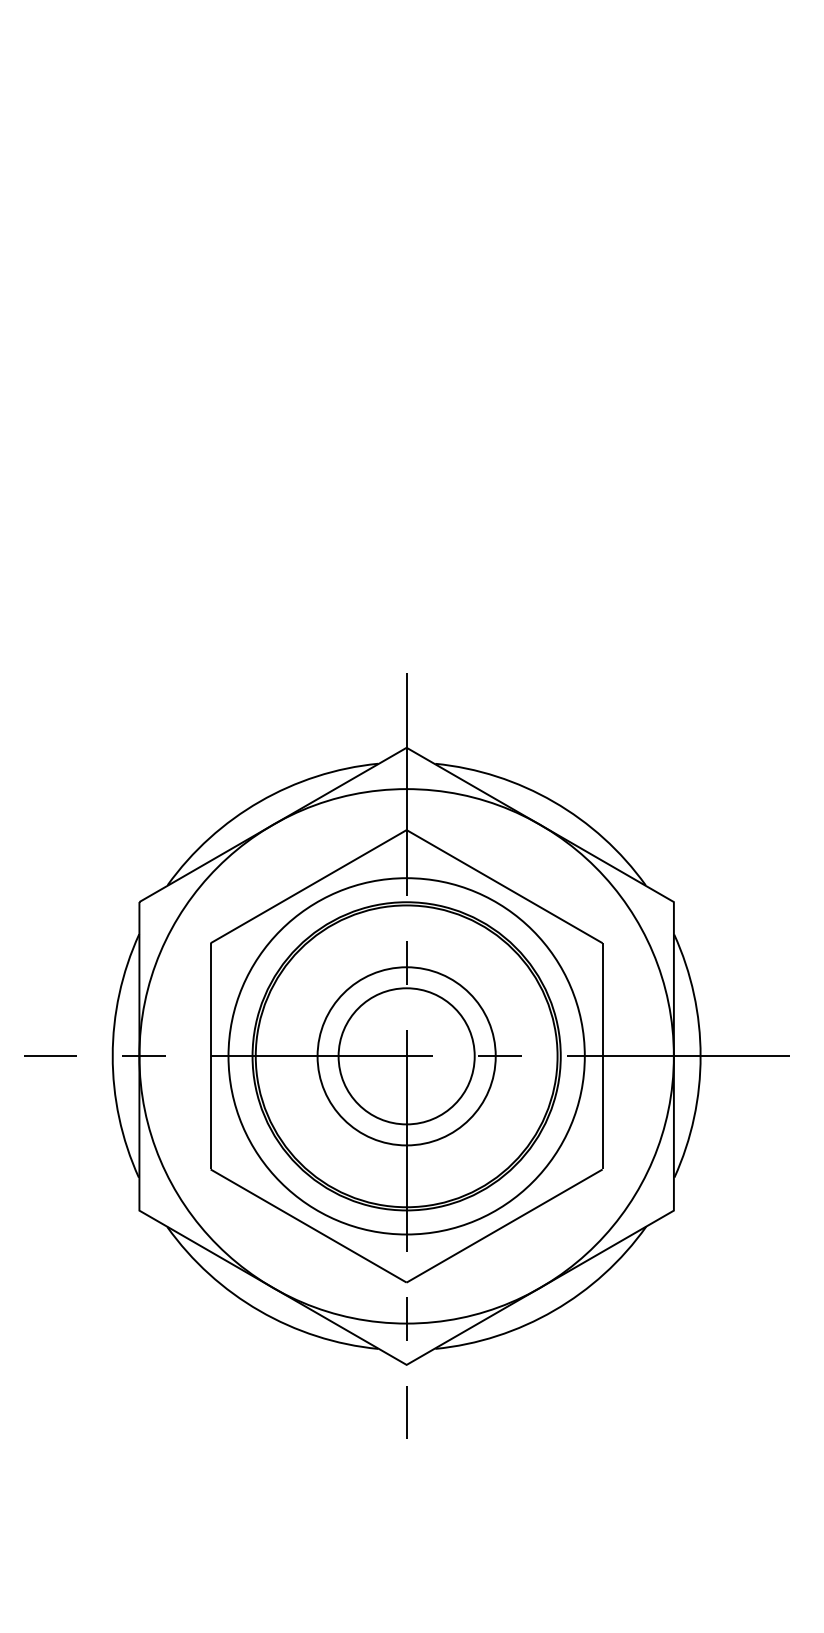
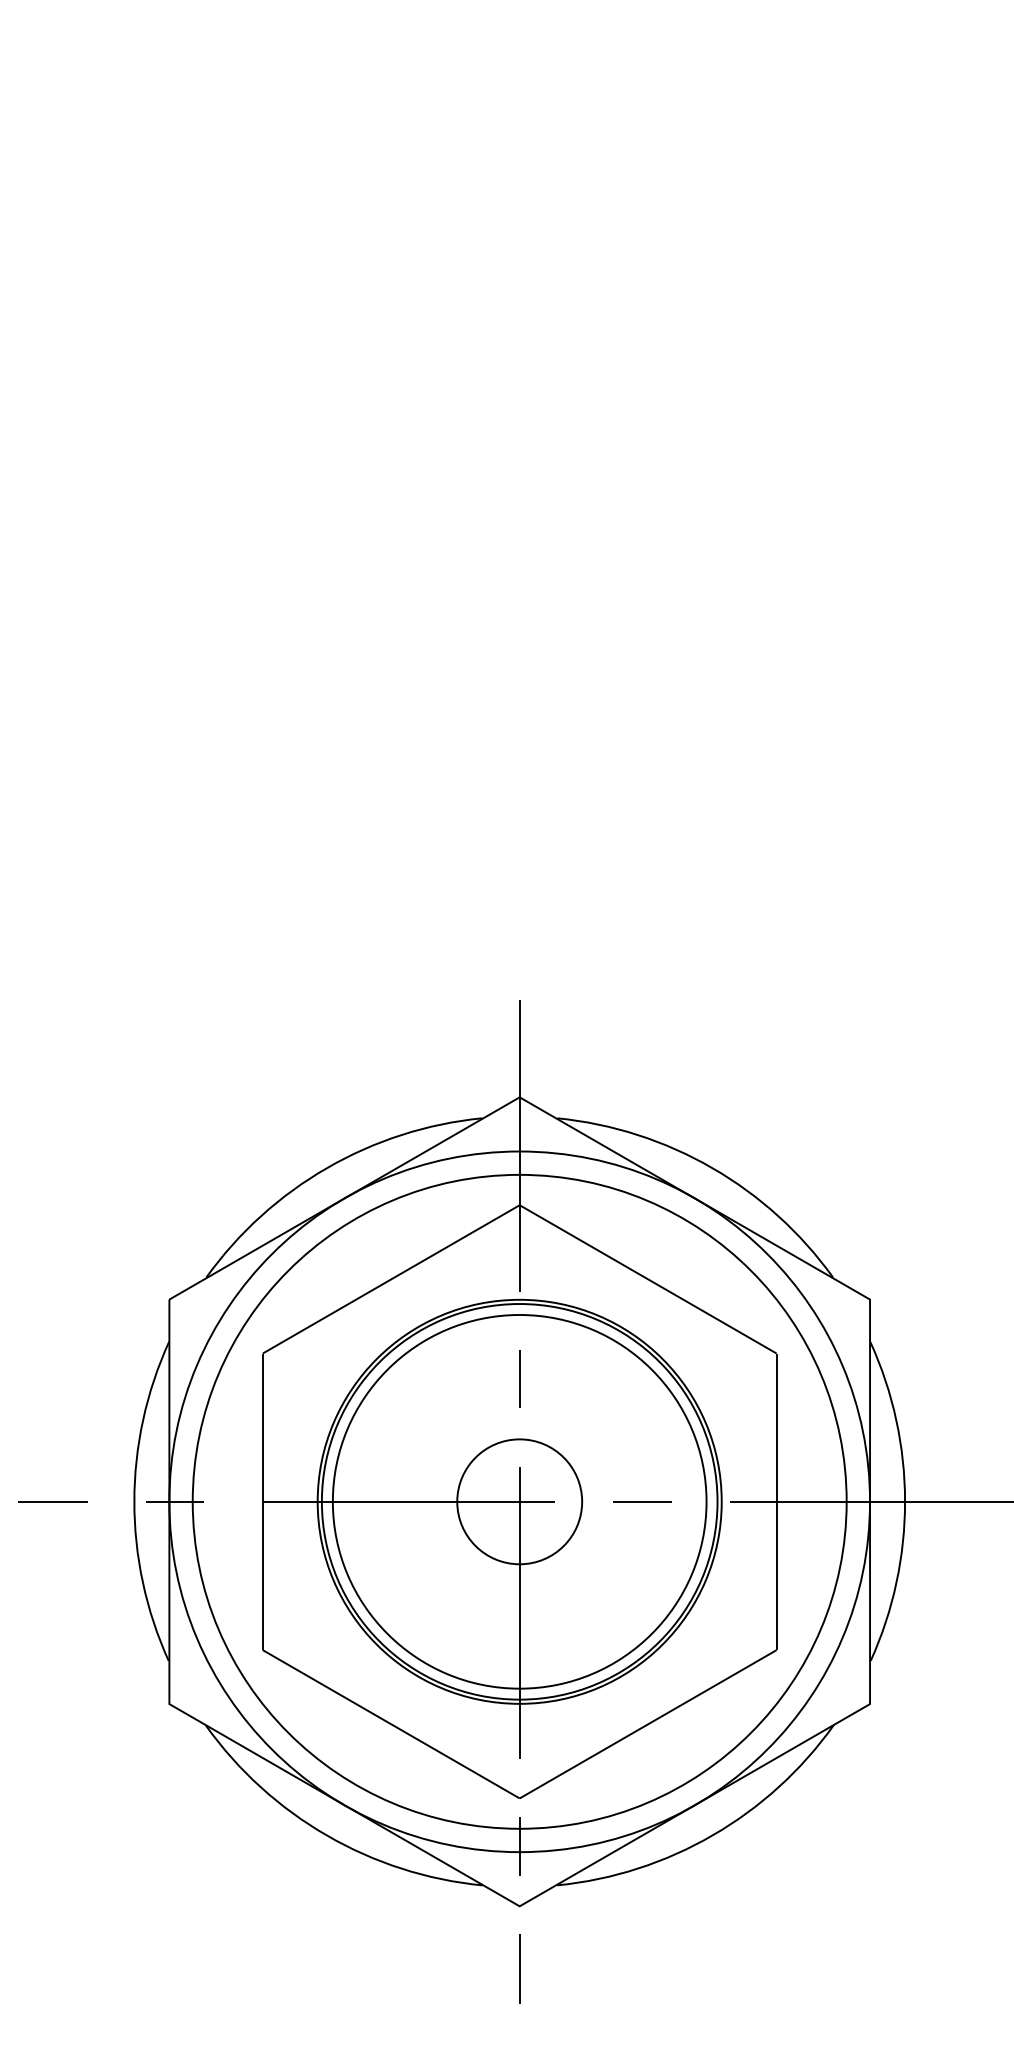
circle: (406, 1056) -> (519, 1502), size x0.7
circle: (406, 1056) -> (519, 1502), size x1.4
circle: (406, 1056) -> (519, 1502), size x1.6

